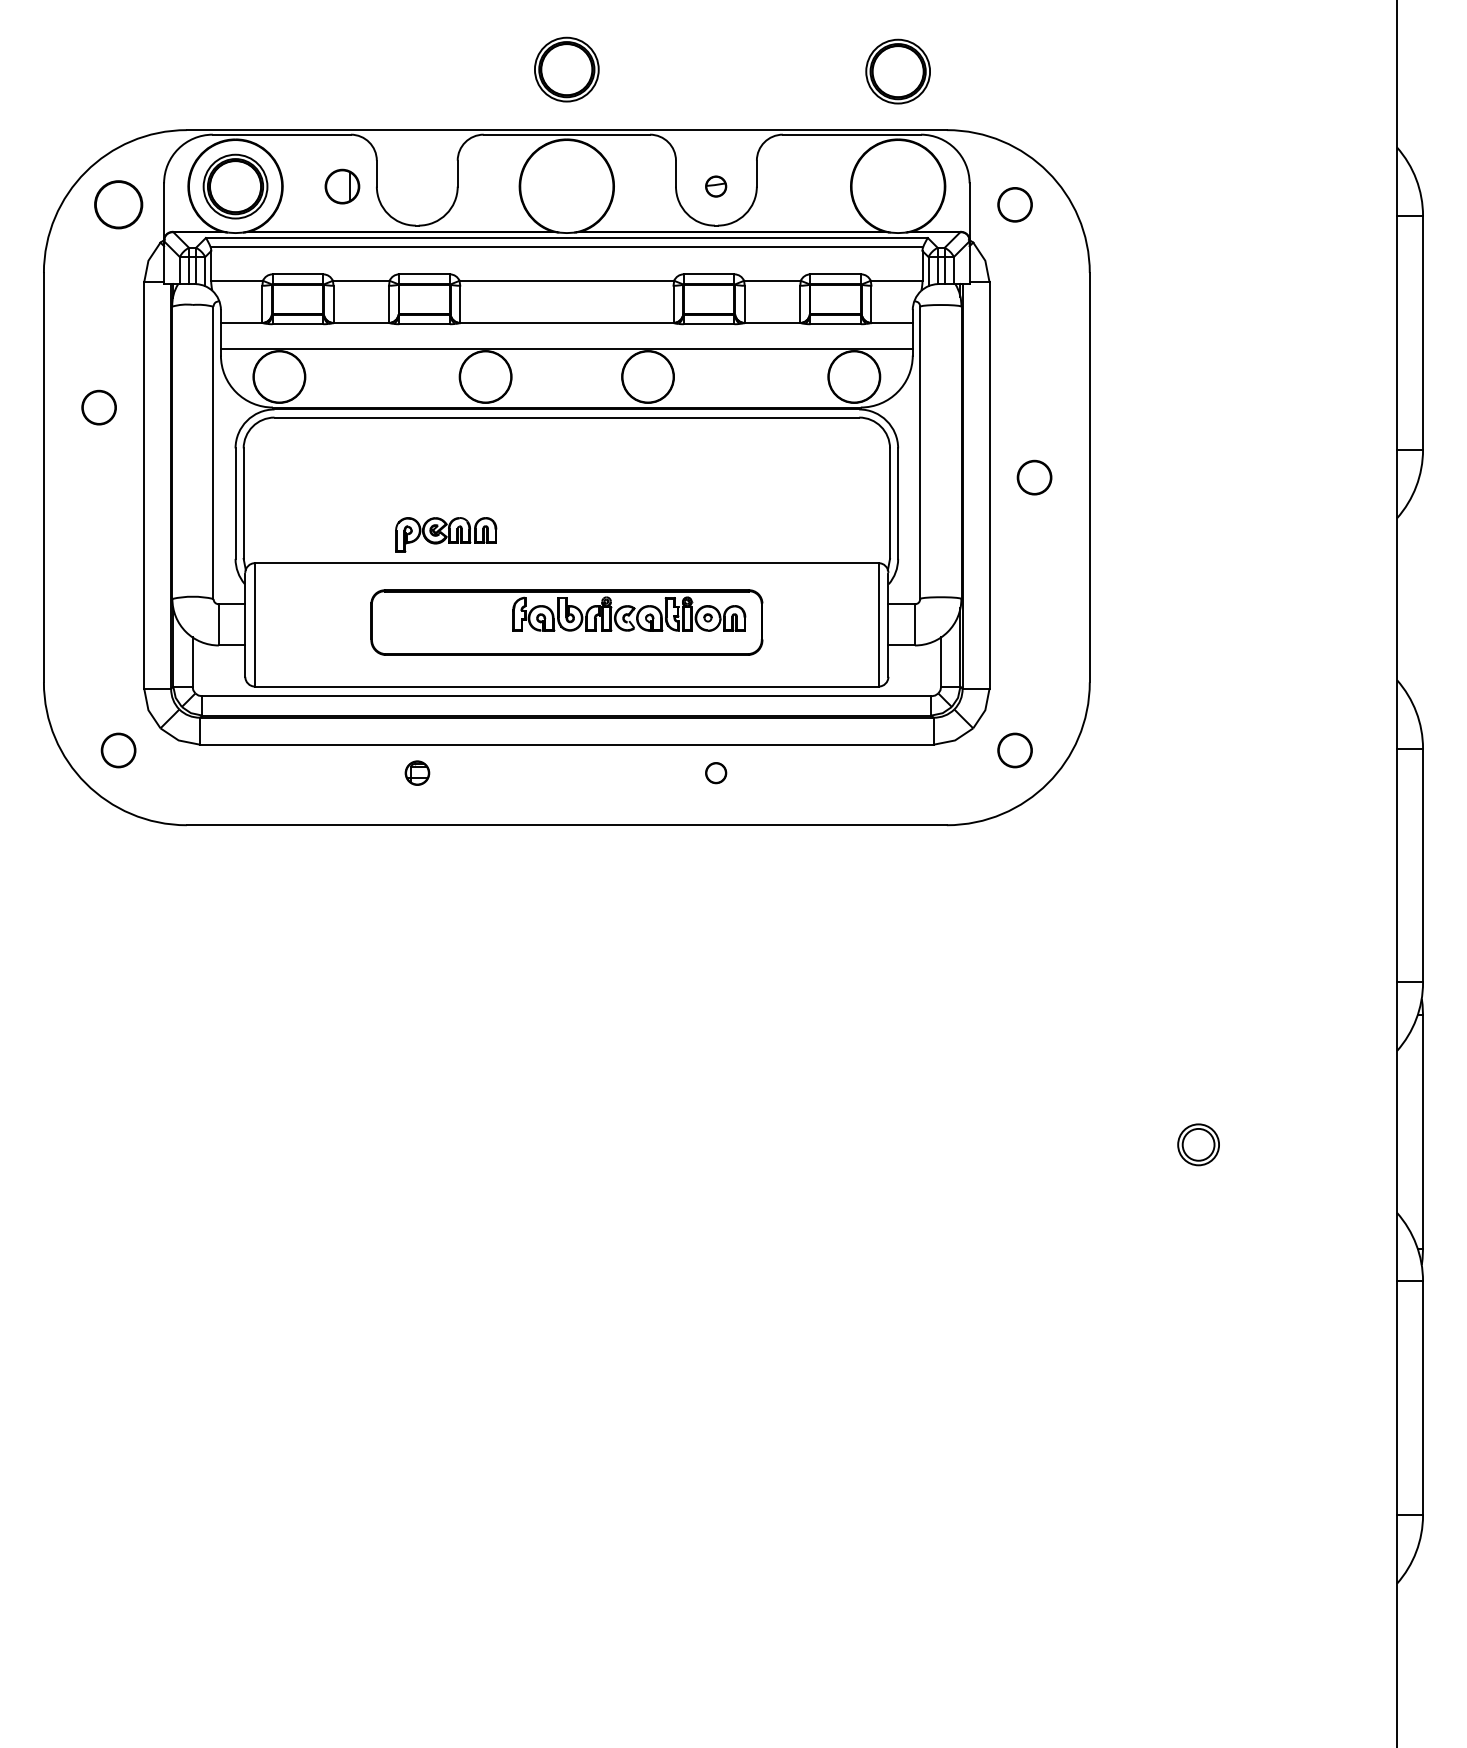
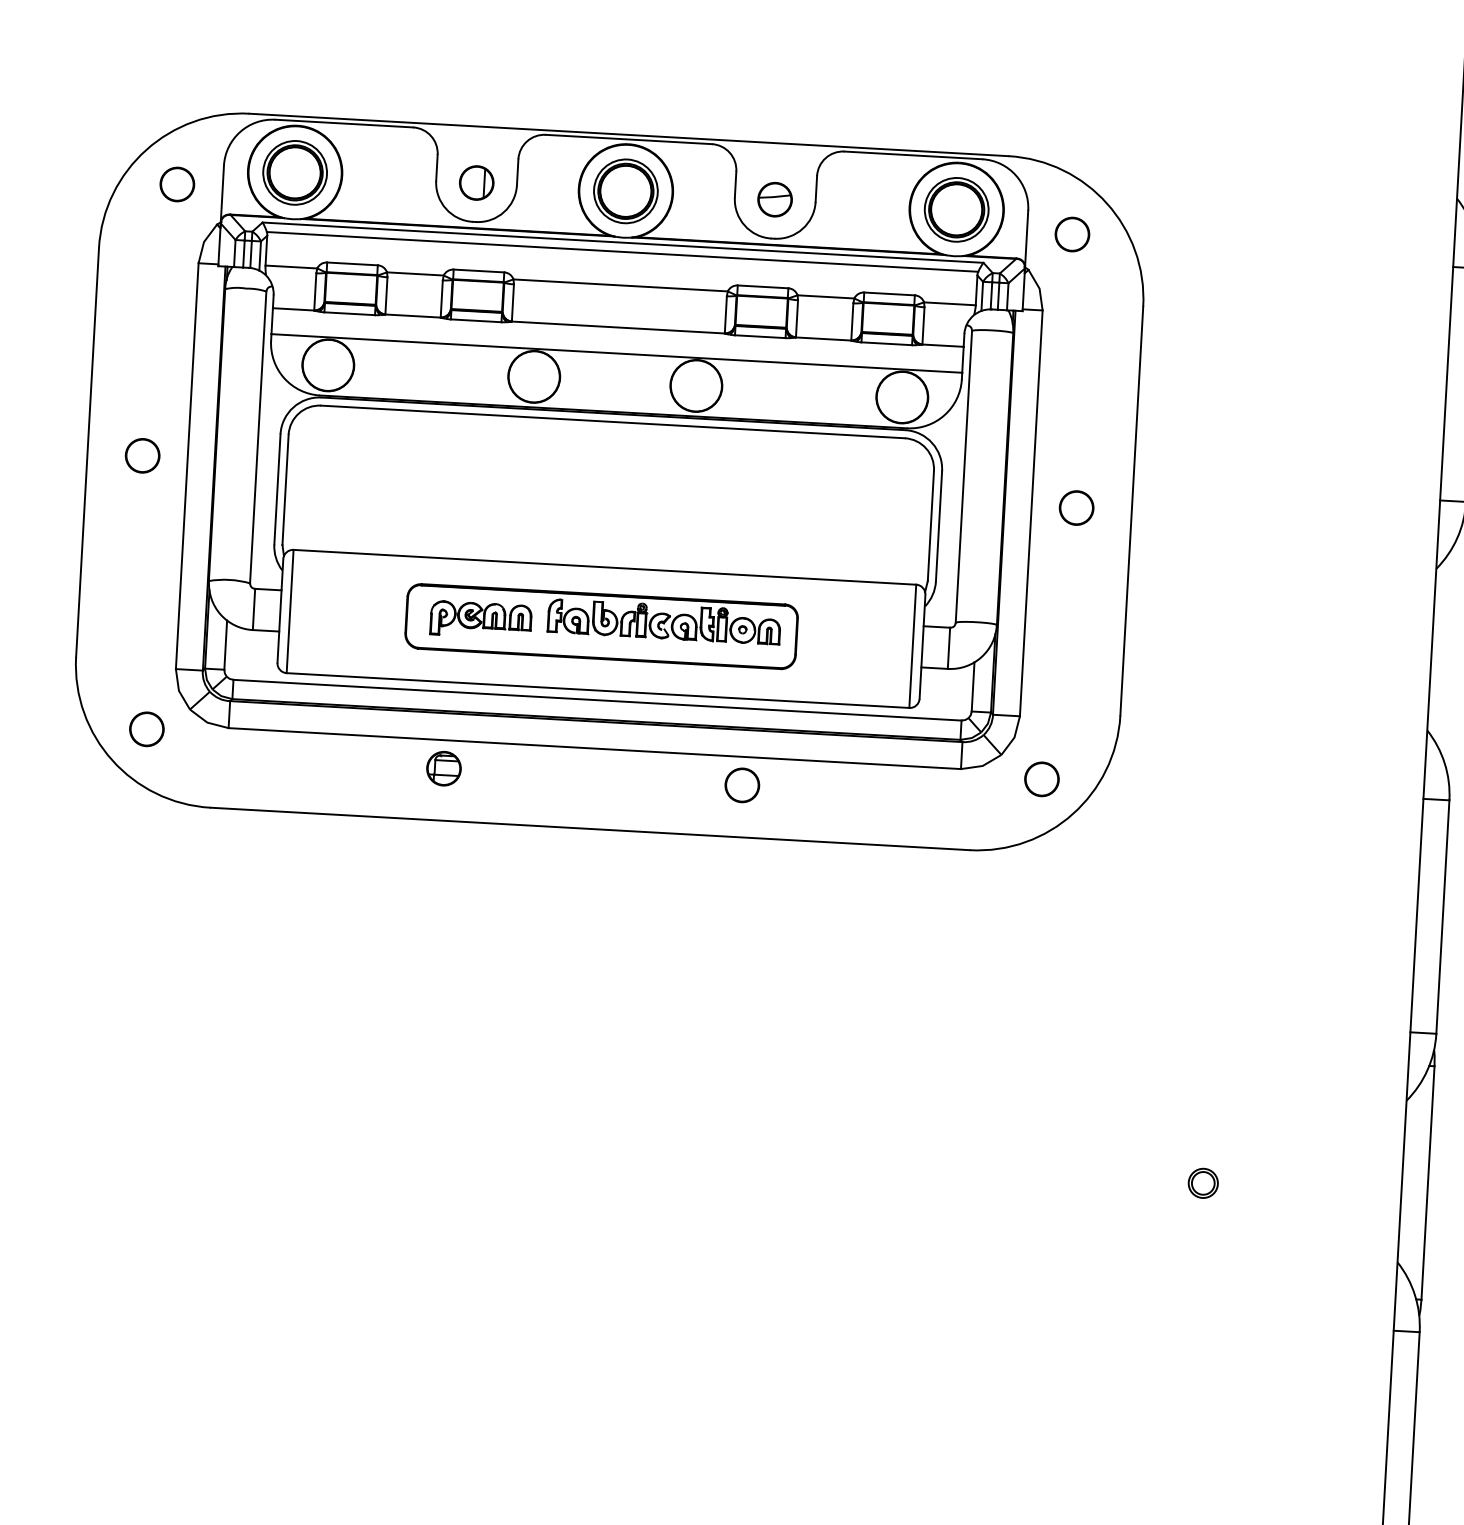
part: (566, 69) -> (625, 191), moved
part: (897, 71) -> (956, 209), moved
part: (342, 186) -> (476, 182), moved
part: (715, 186) -> (774, 199), size x1.67
part: (118, 204) -> (177, 184), size x0.71
part: (98, 407) -> (142, 455), moved
part: (446, 534) -> (481, 619), moved
part: (417, 772) -> (444, 767), size x1.43
circle: (715, 772) -> (741, 784), size x1.67
part: (1198, 1144) -> (1203, 1182), size x0.71

